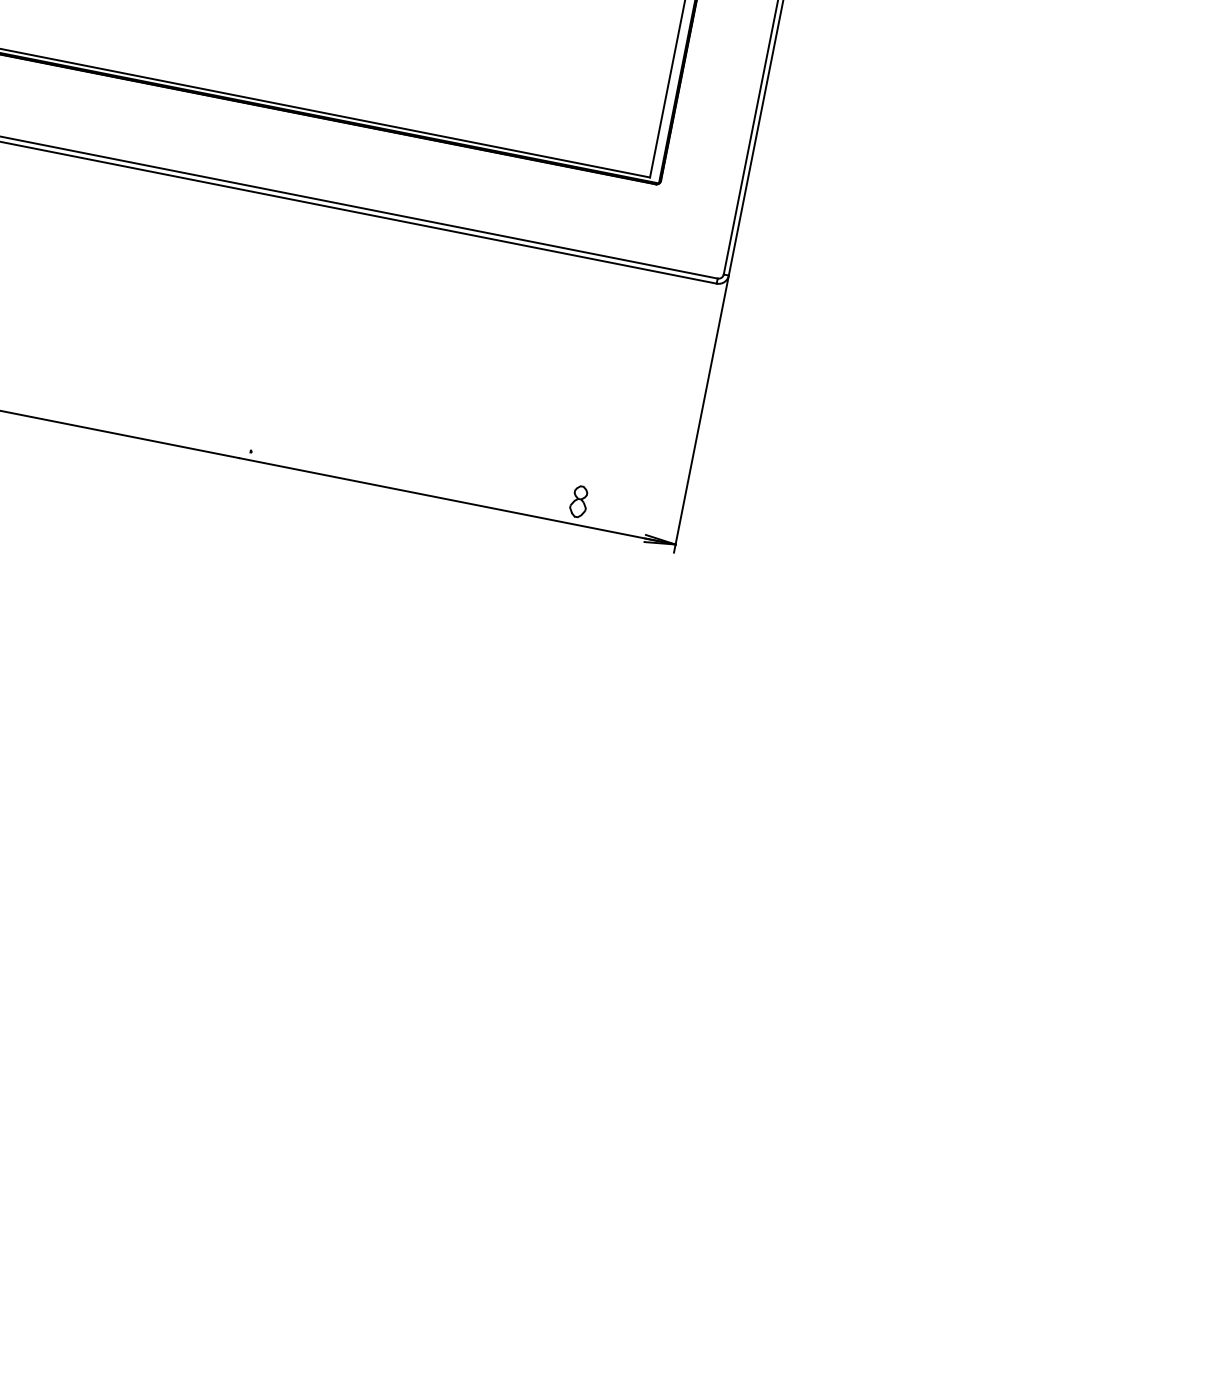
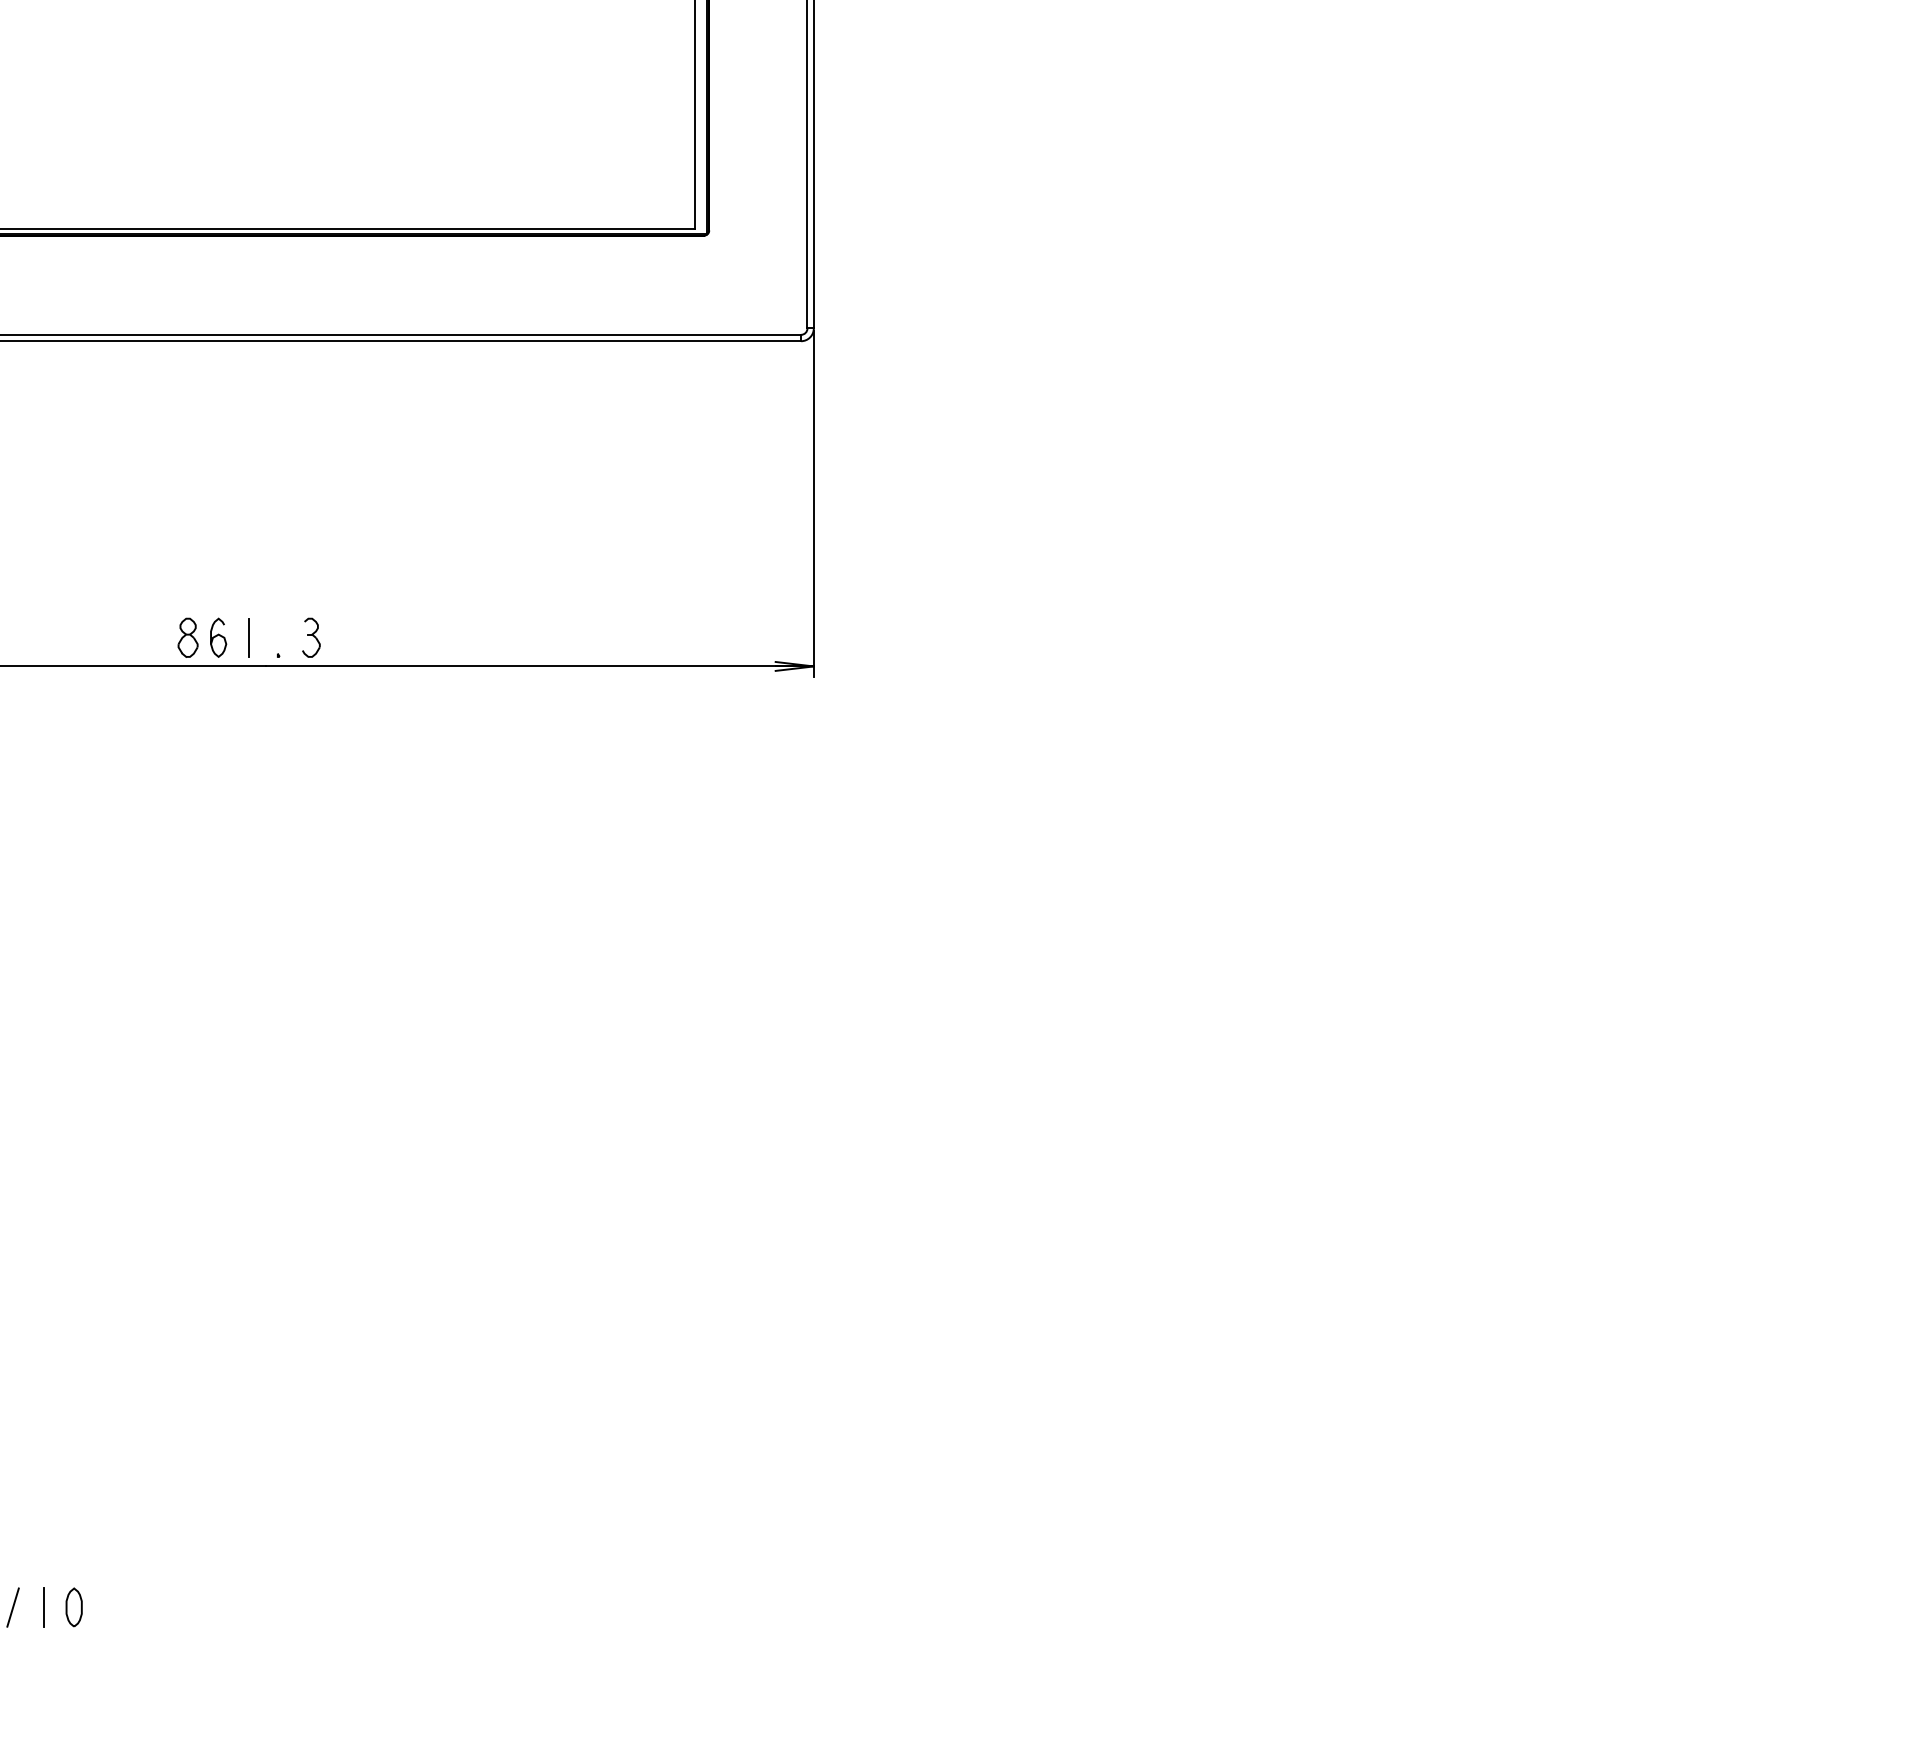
curve: (205, 426) -> (217, 636), added
line: (230, 432) -> (249, 637), added
part: (280, 442) -> (311, 637), added
part: (578, 501) -> (187, 637), moved

